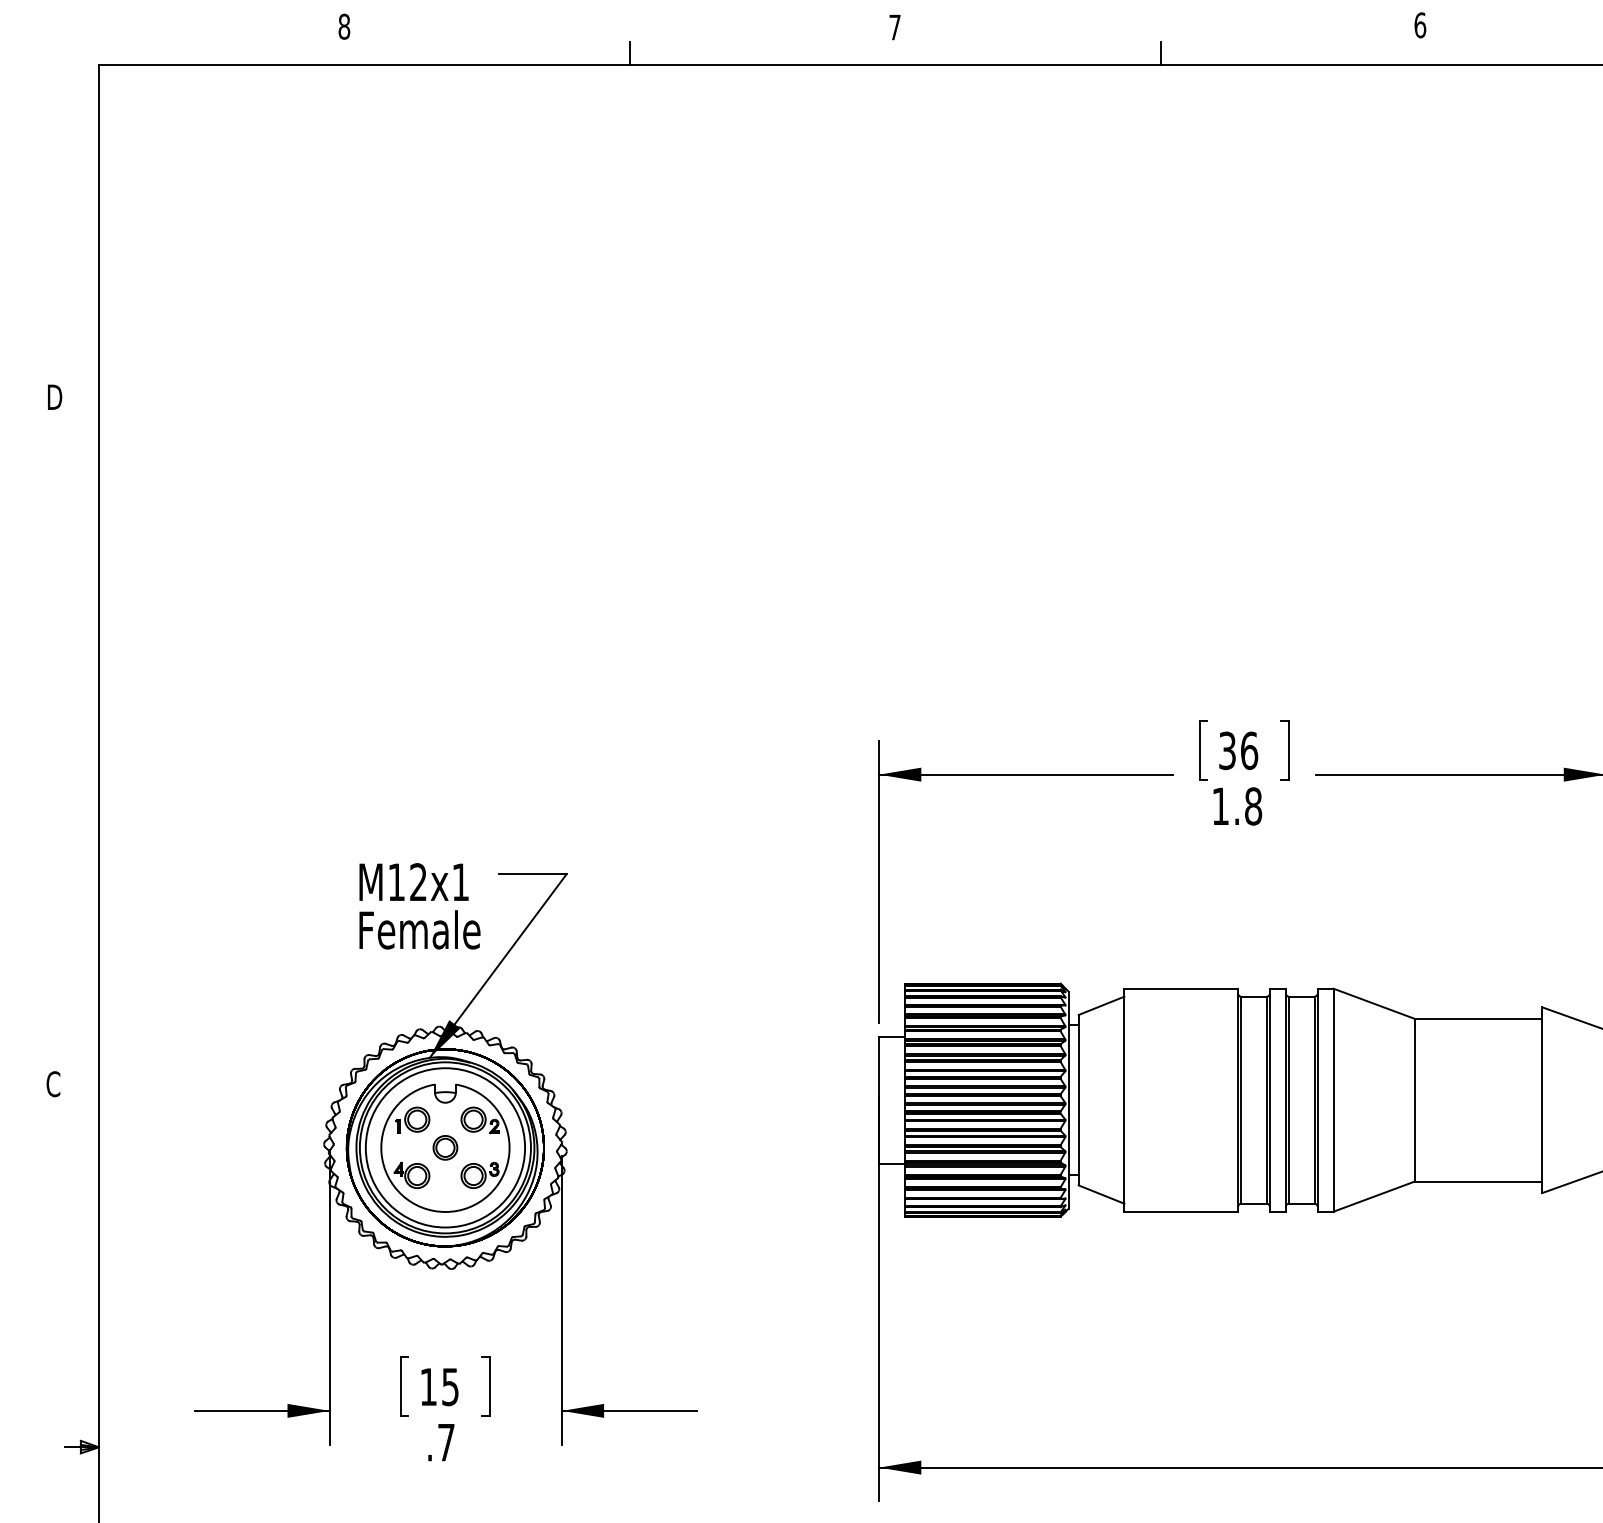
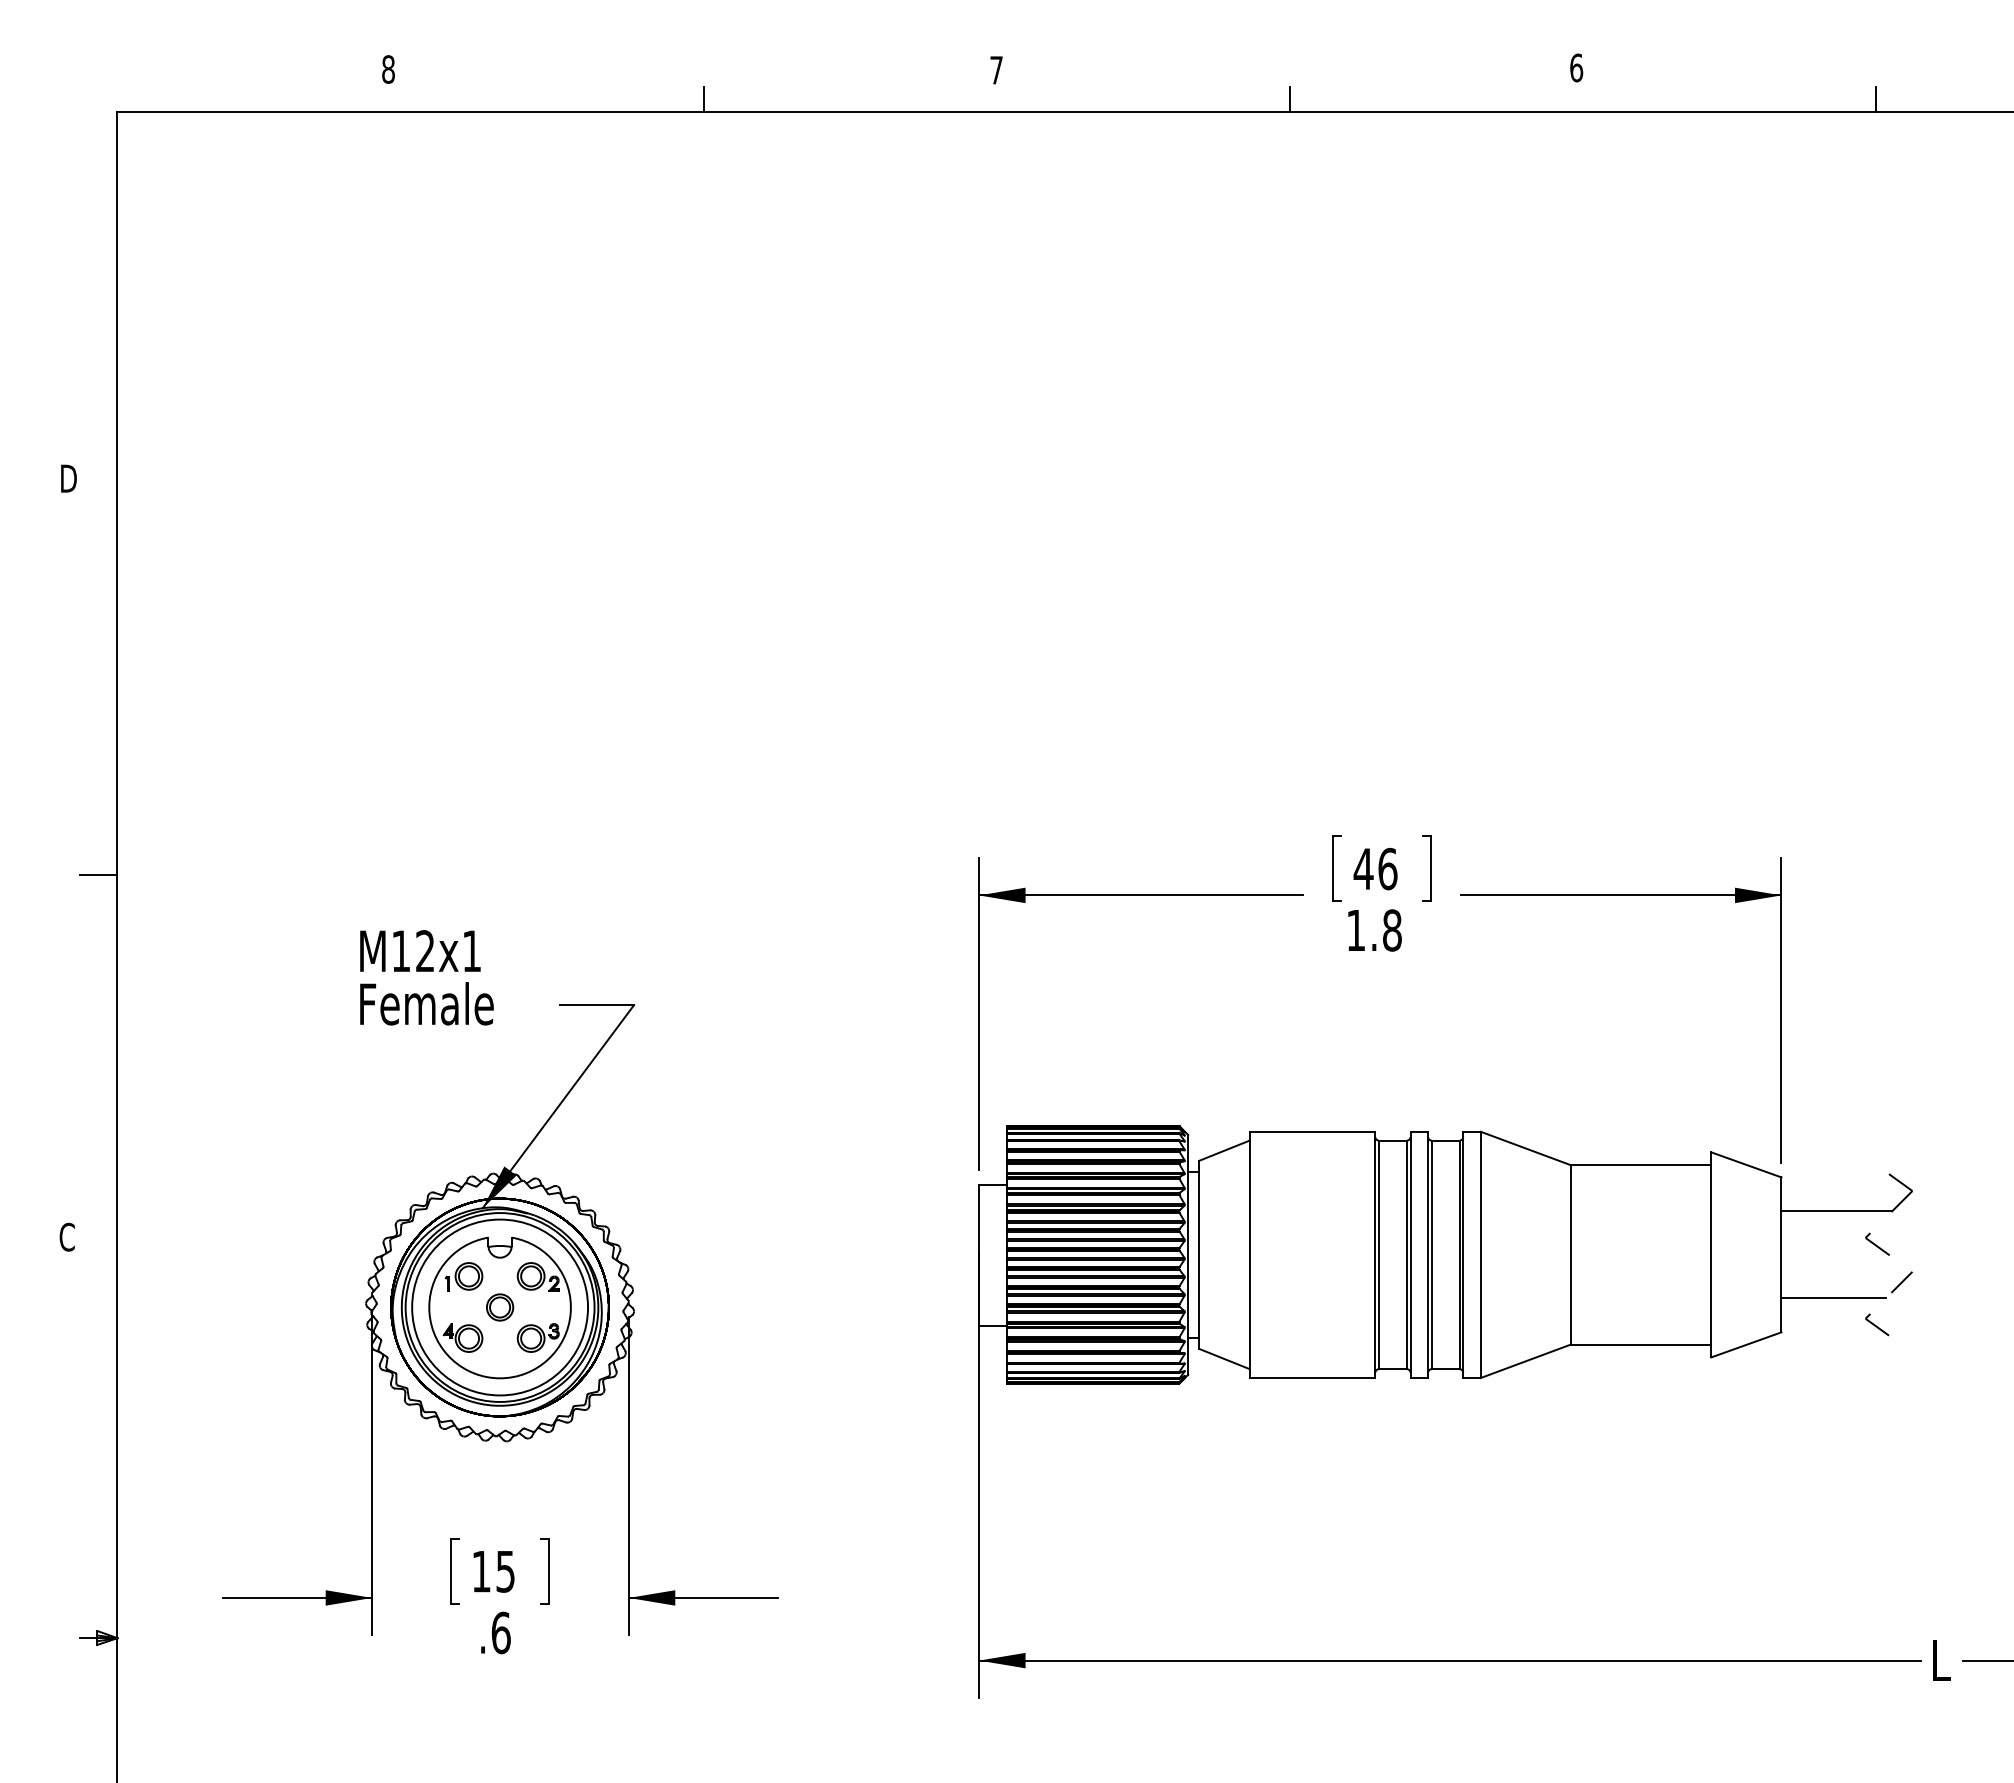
text: (1227, 750) -> (1363, 868), 36 -> 46
line: (81, 756) -> (98, 875), added
text: (419, 906) -> (426, 977), moved
text: (445, 1442) -> (500, 1632), .7 -> .6

